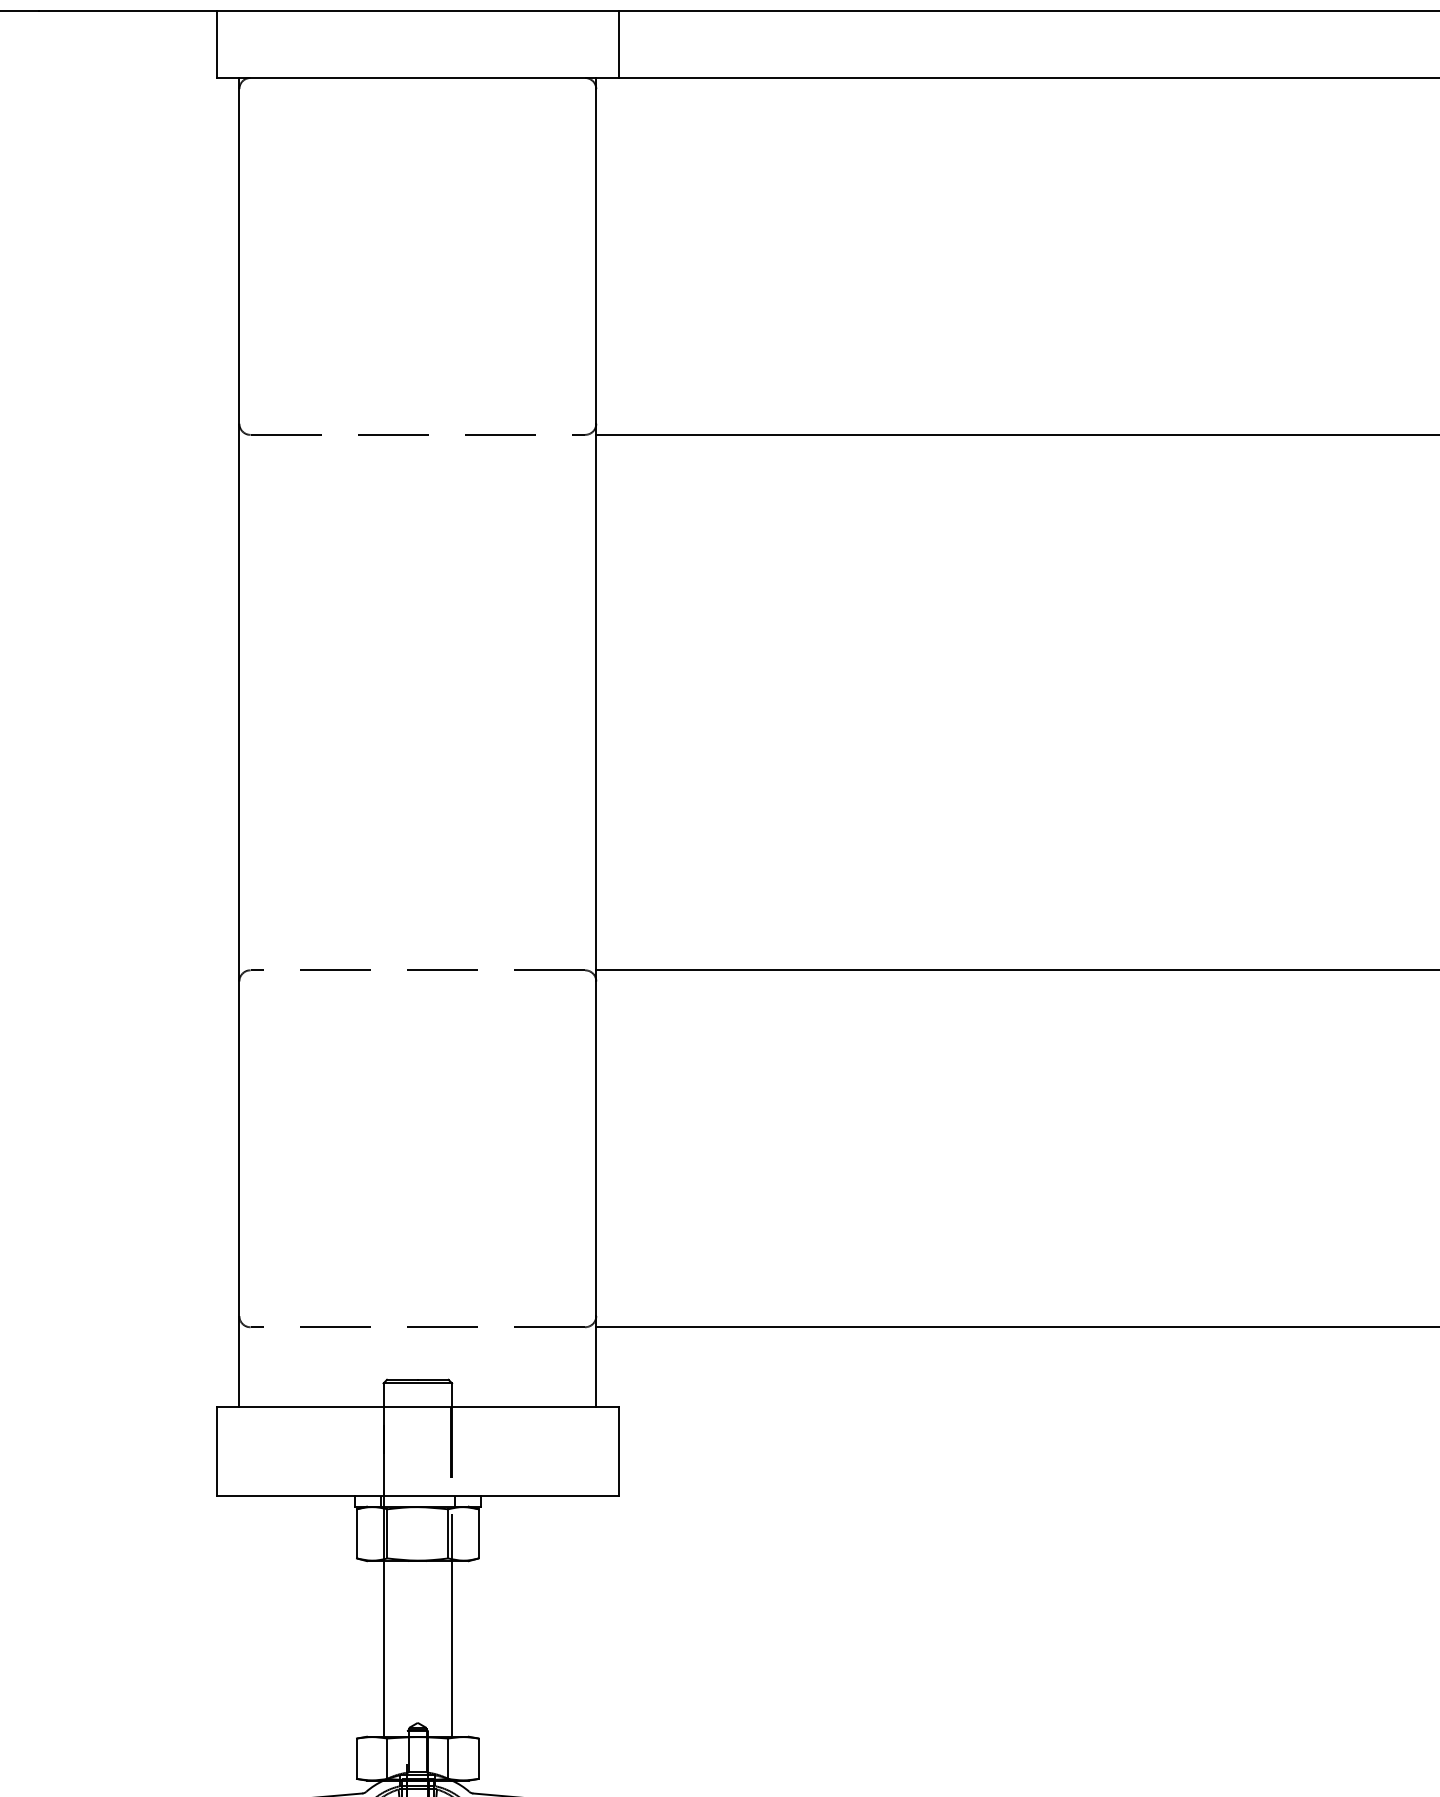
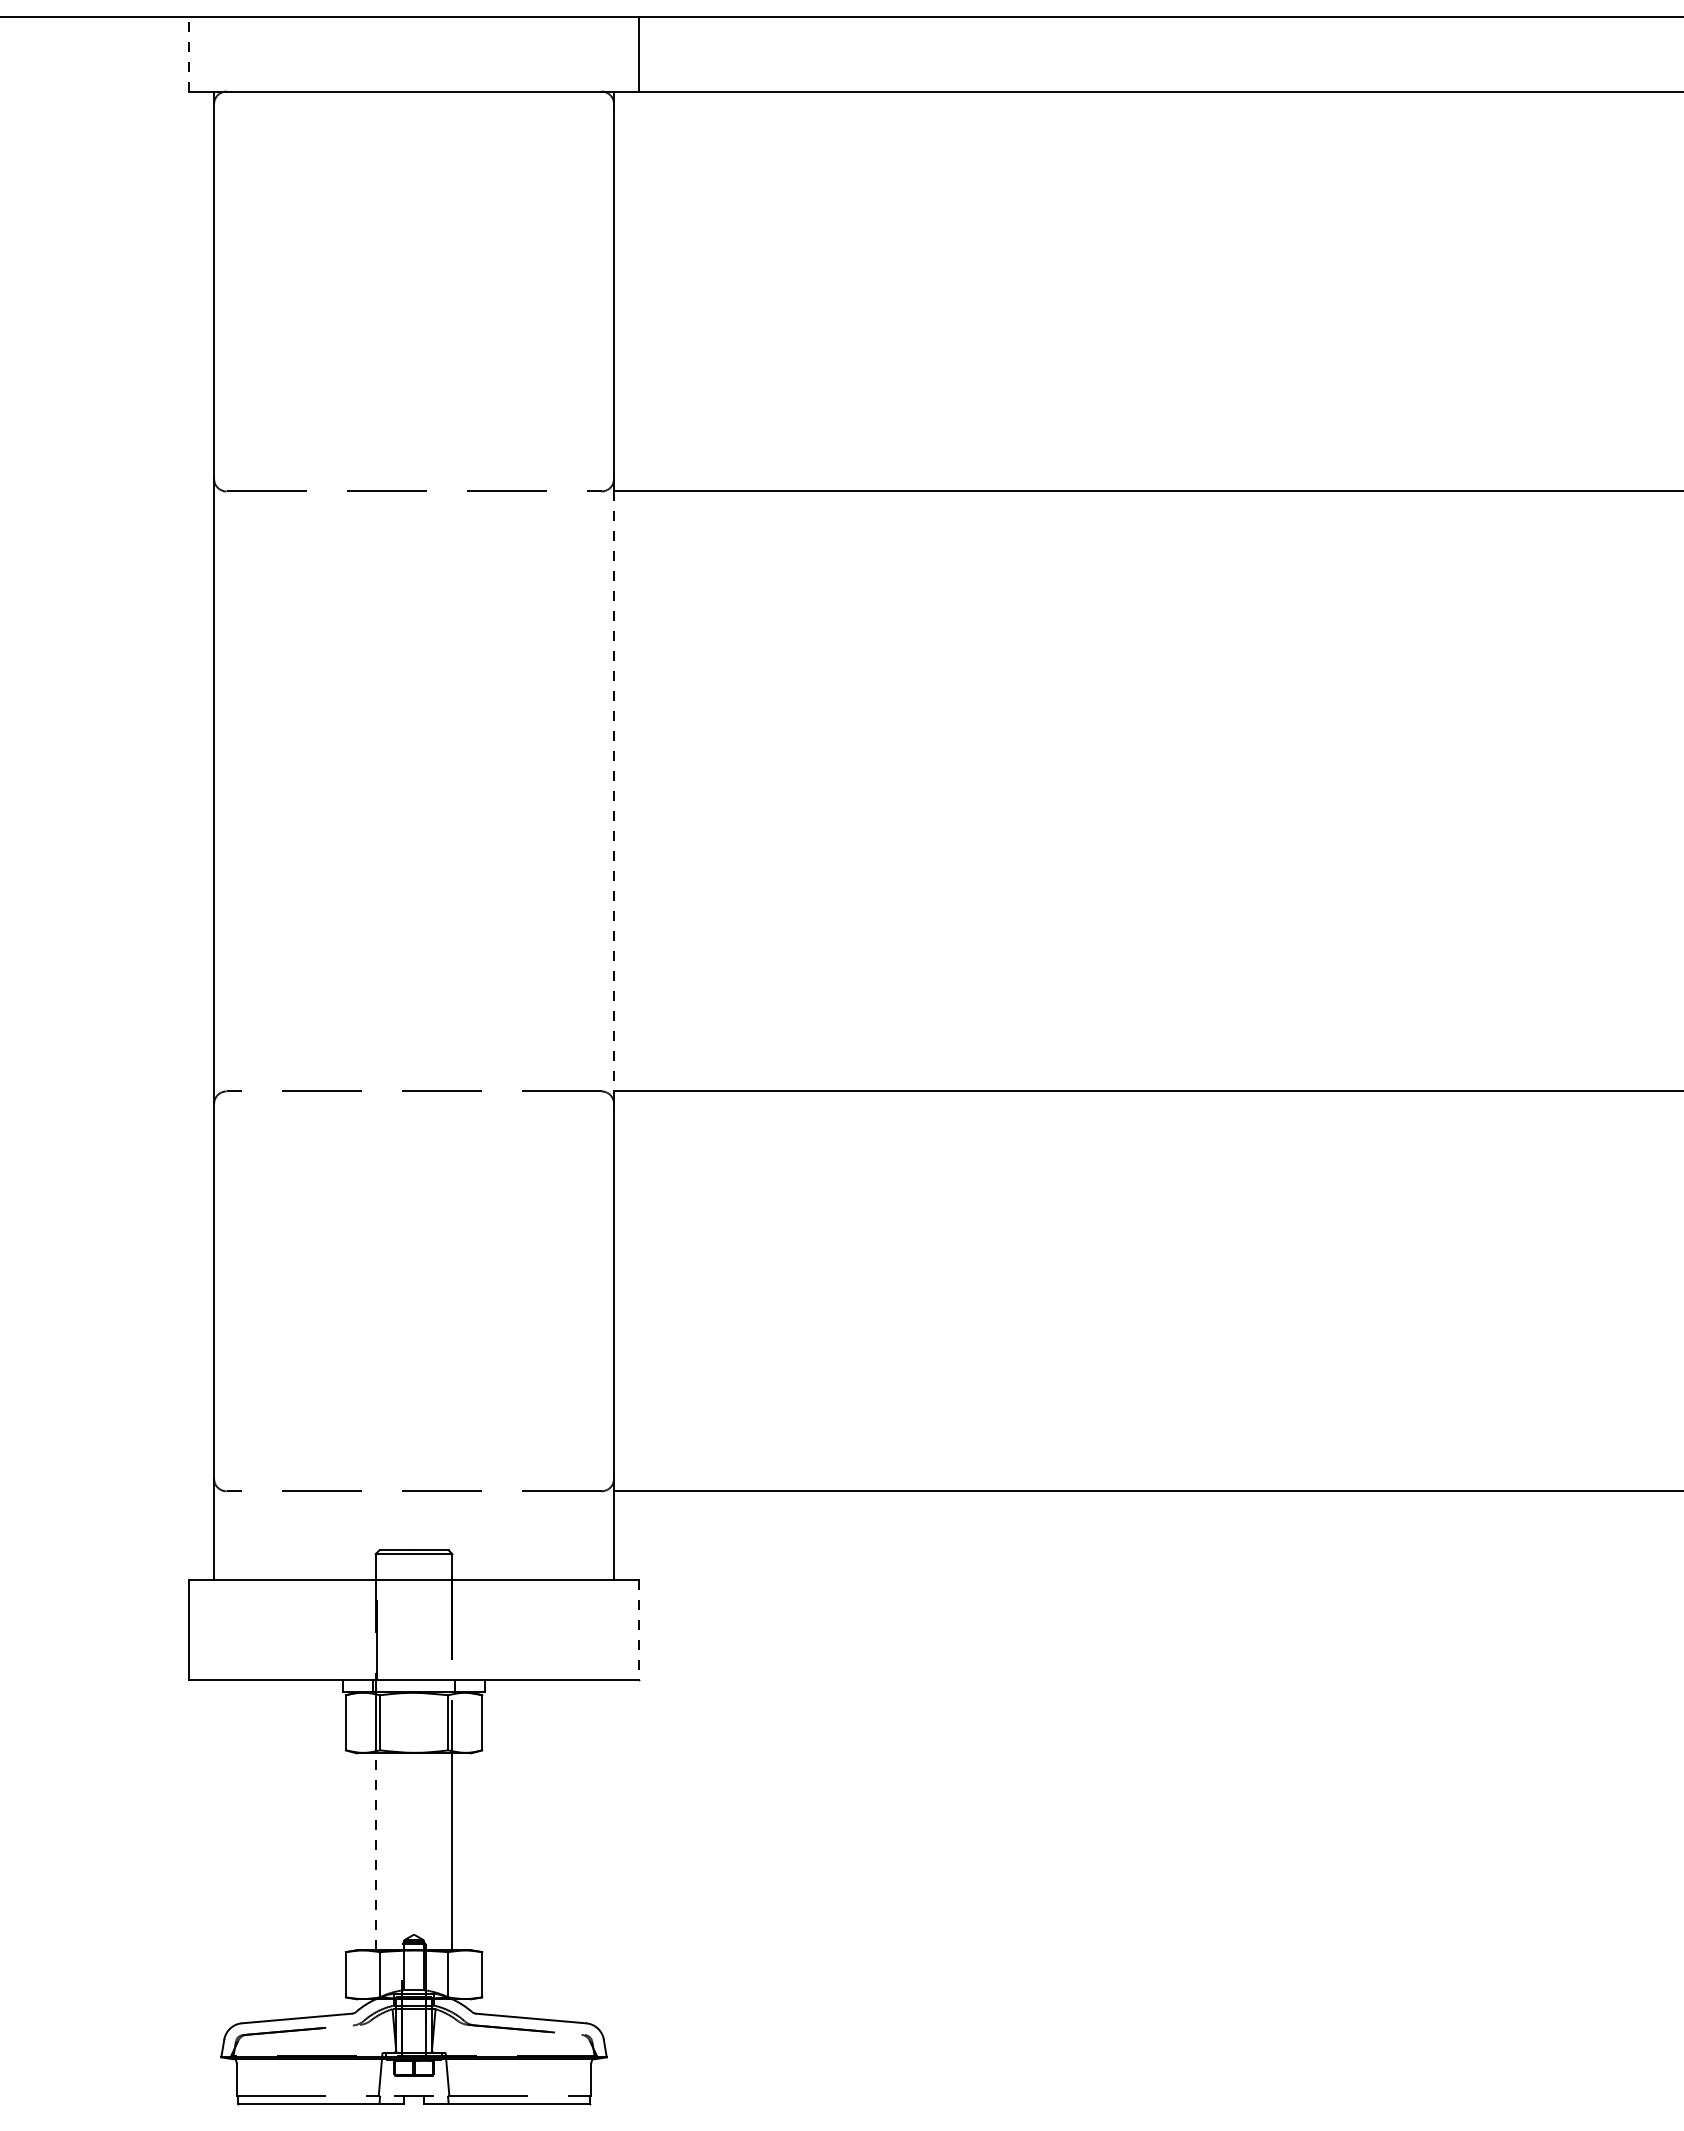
line: (217, 44) -> (189, 53), solid -> dashed
line: (596, 702) -> (614, 791), solid -> dashed
line: (619, 1451) -> (639, 1630), solid -> dashed
line: (383, 1648) -> (375, 1851), solid -> dashed

